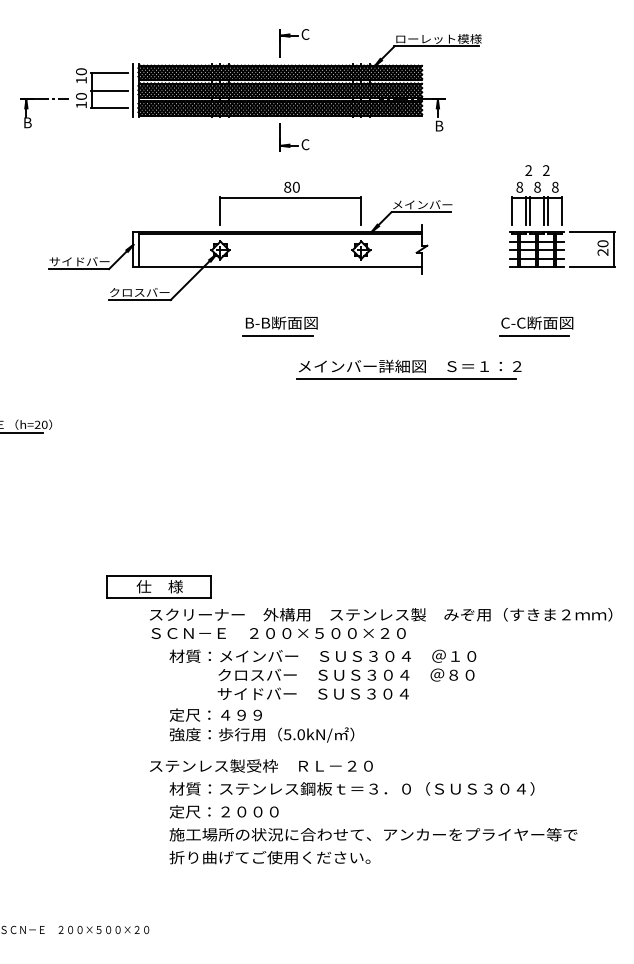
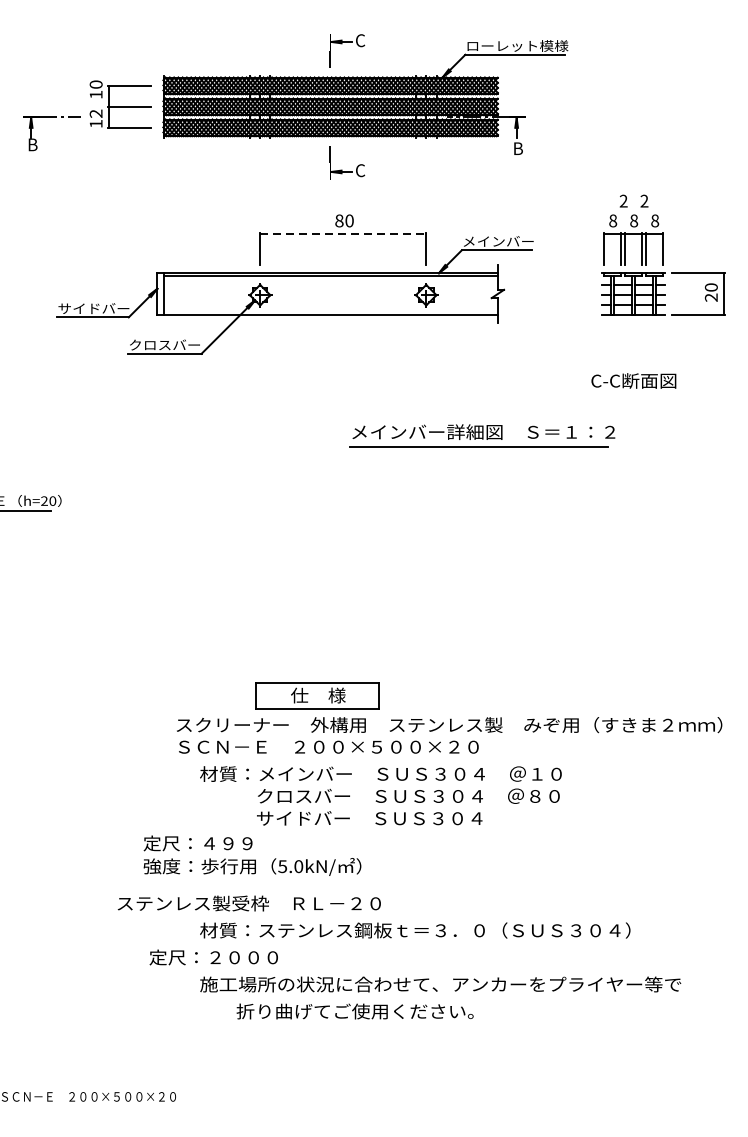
line: (133, 90) -> (157, 106), removed
text: (81, 96) -> (96, 113), 10 -> 12
line: (291, 198) -> (343, 234), solid -> dashed
part: (279, 326) -> (329, 385), removed
line: (533, 335) -> (629, 395), removed
part: (158, 586) -> (316, 695), moved
text: (261, 725) -> (251, 855), moved
text: (261, 765) -> (249, 902), moved
text: (223, 811) -> (212, 957), moved
text: (269, 857) -> (354, 1011), moved

